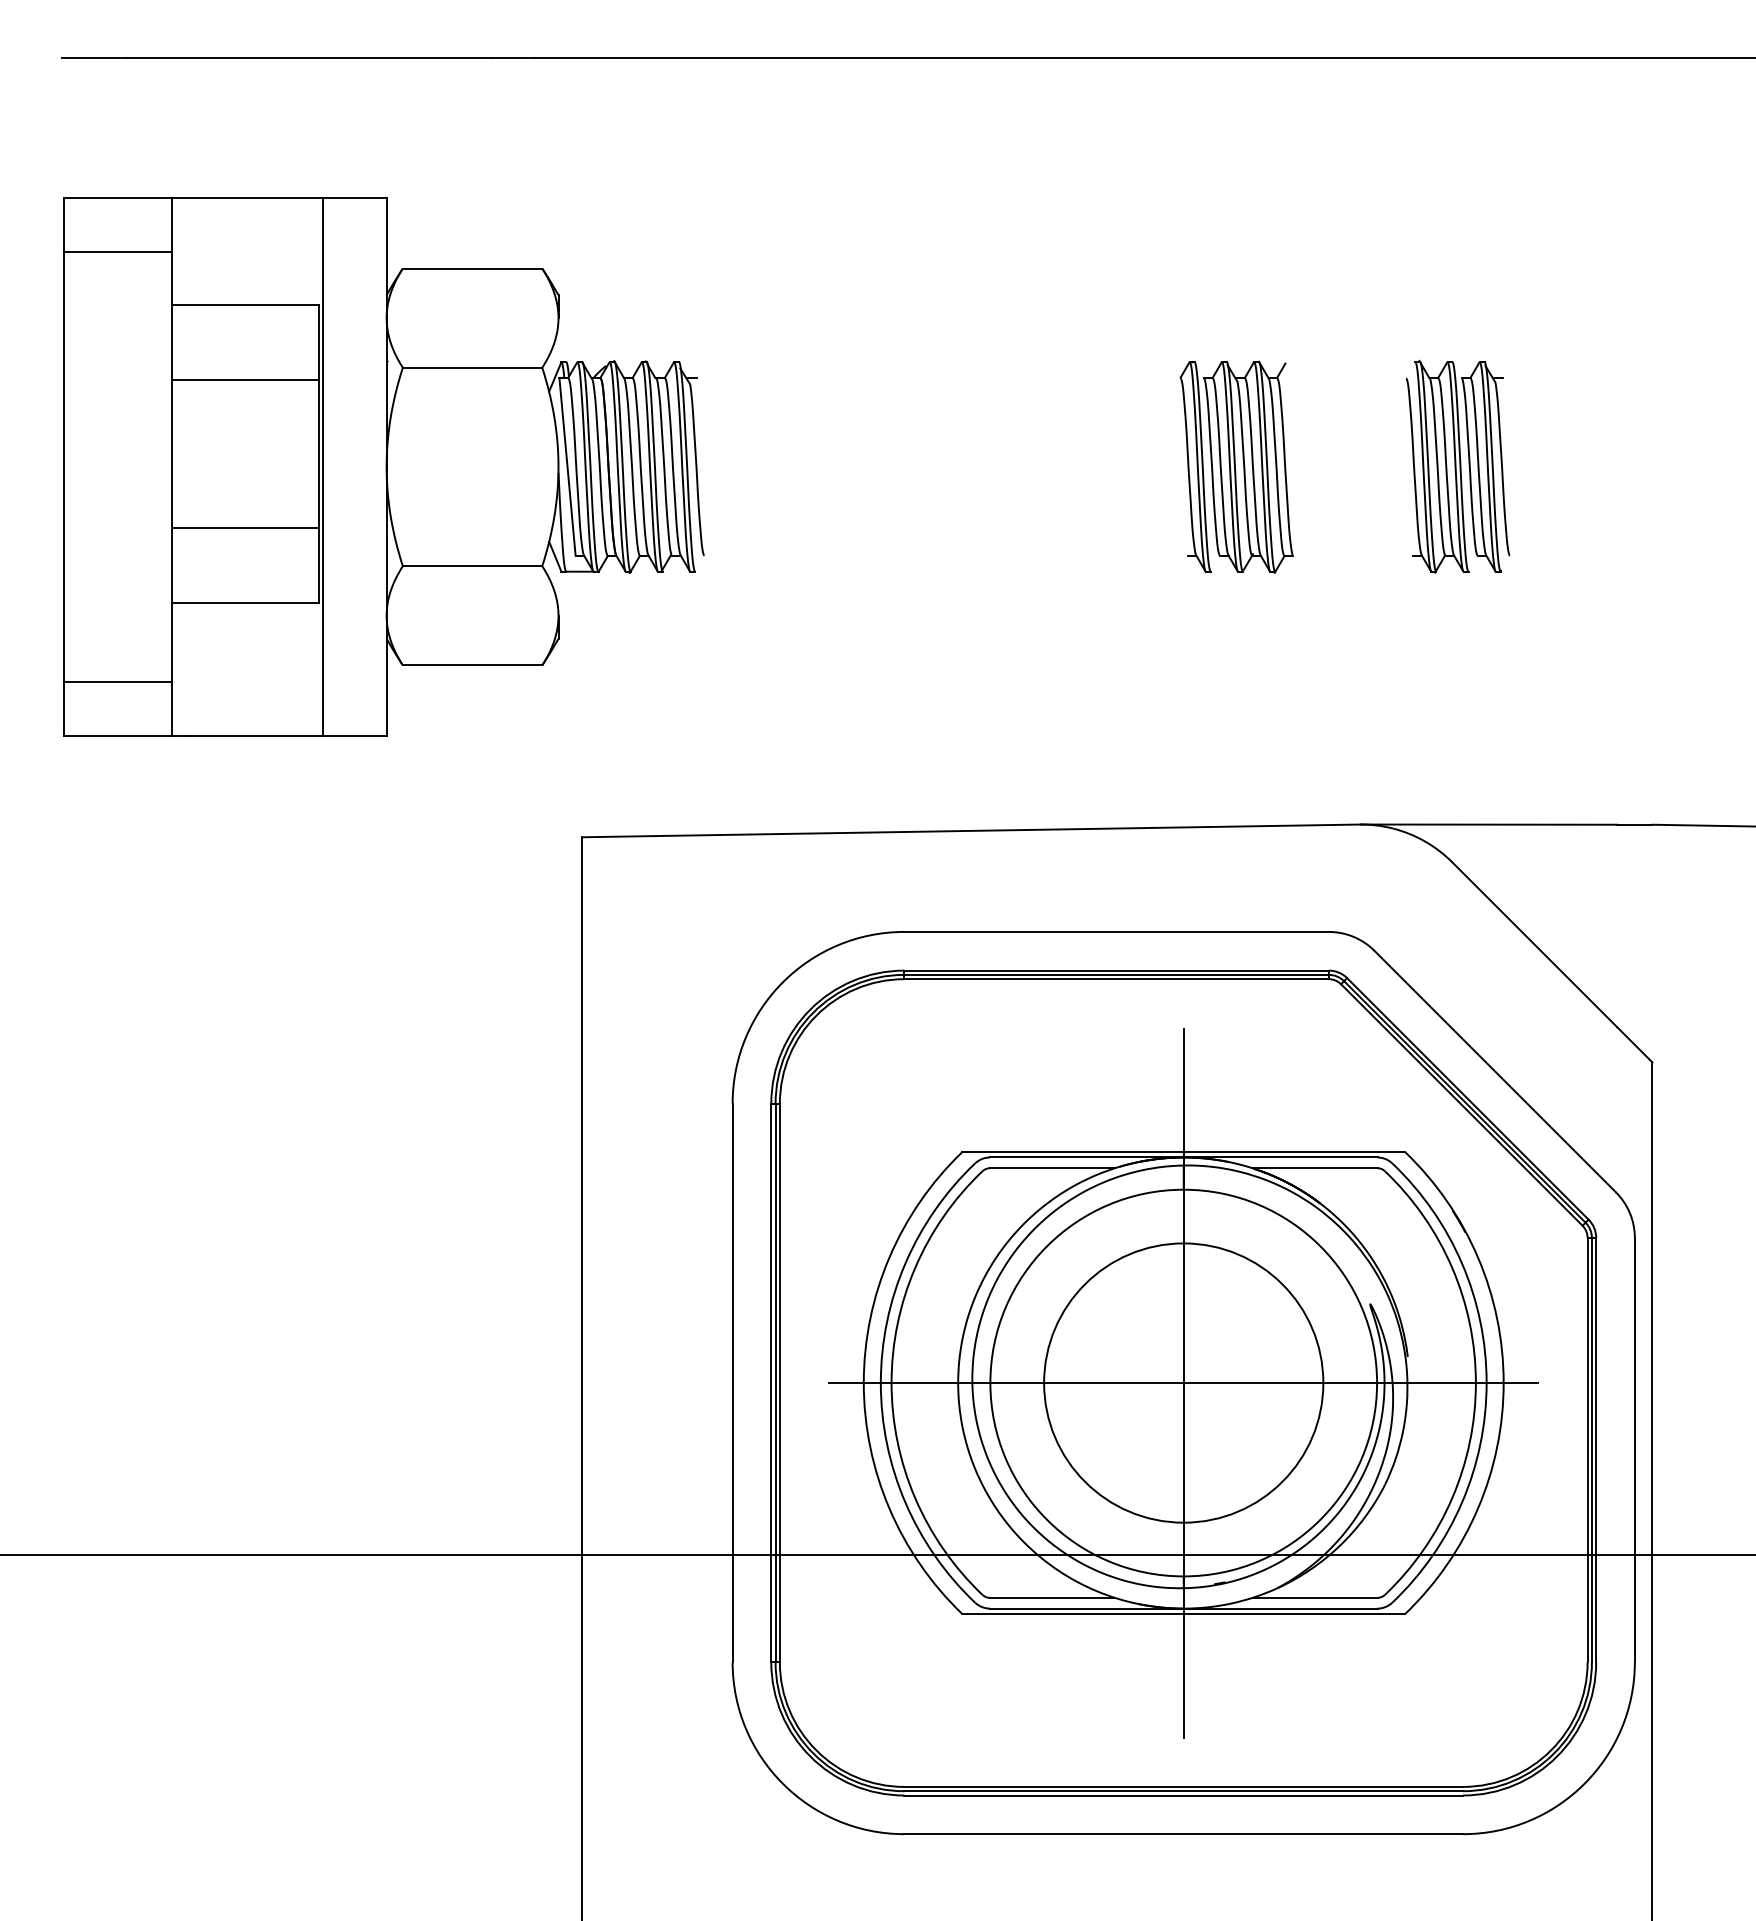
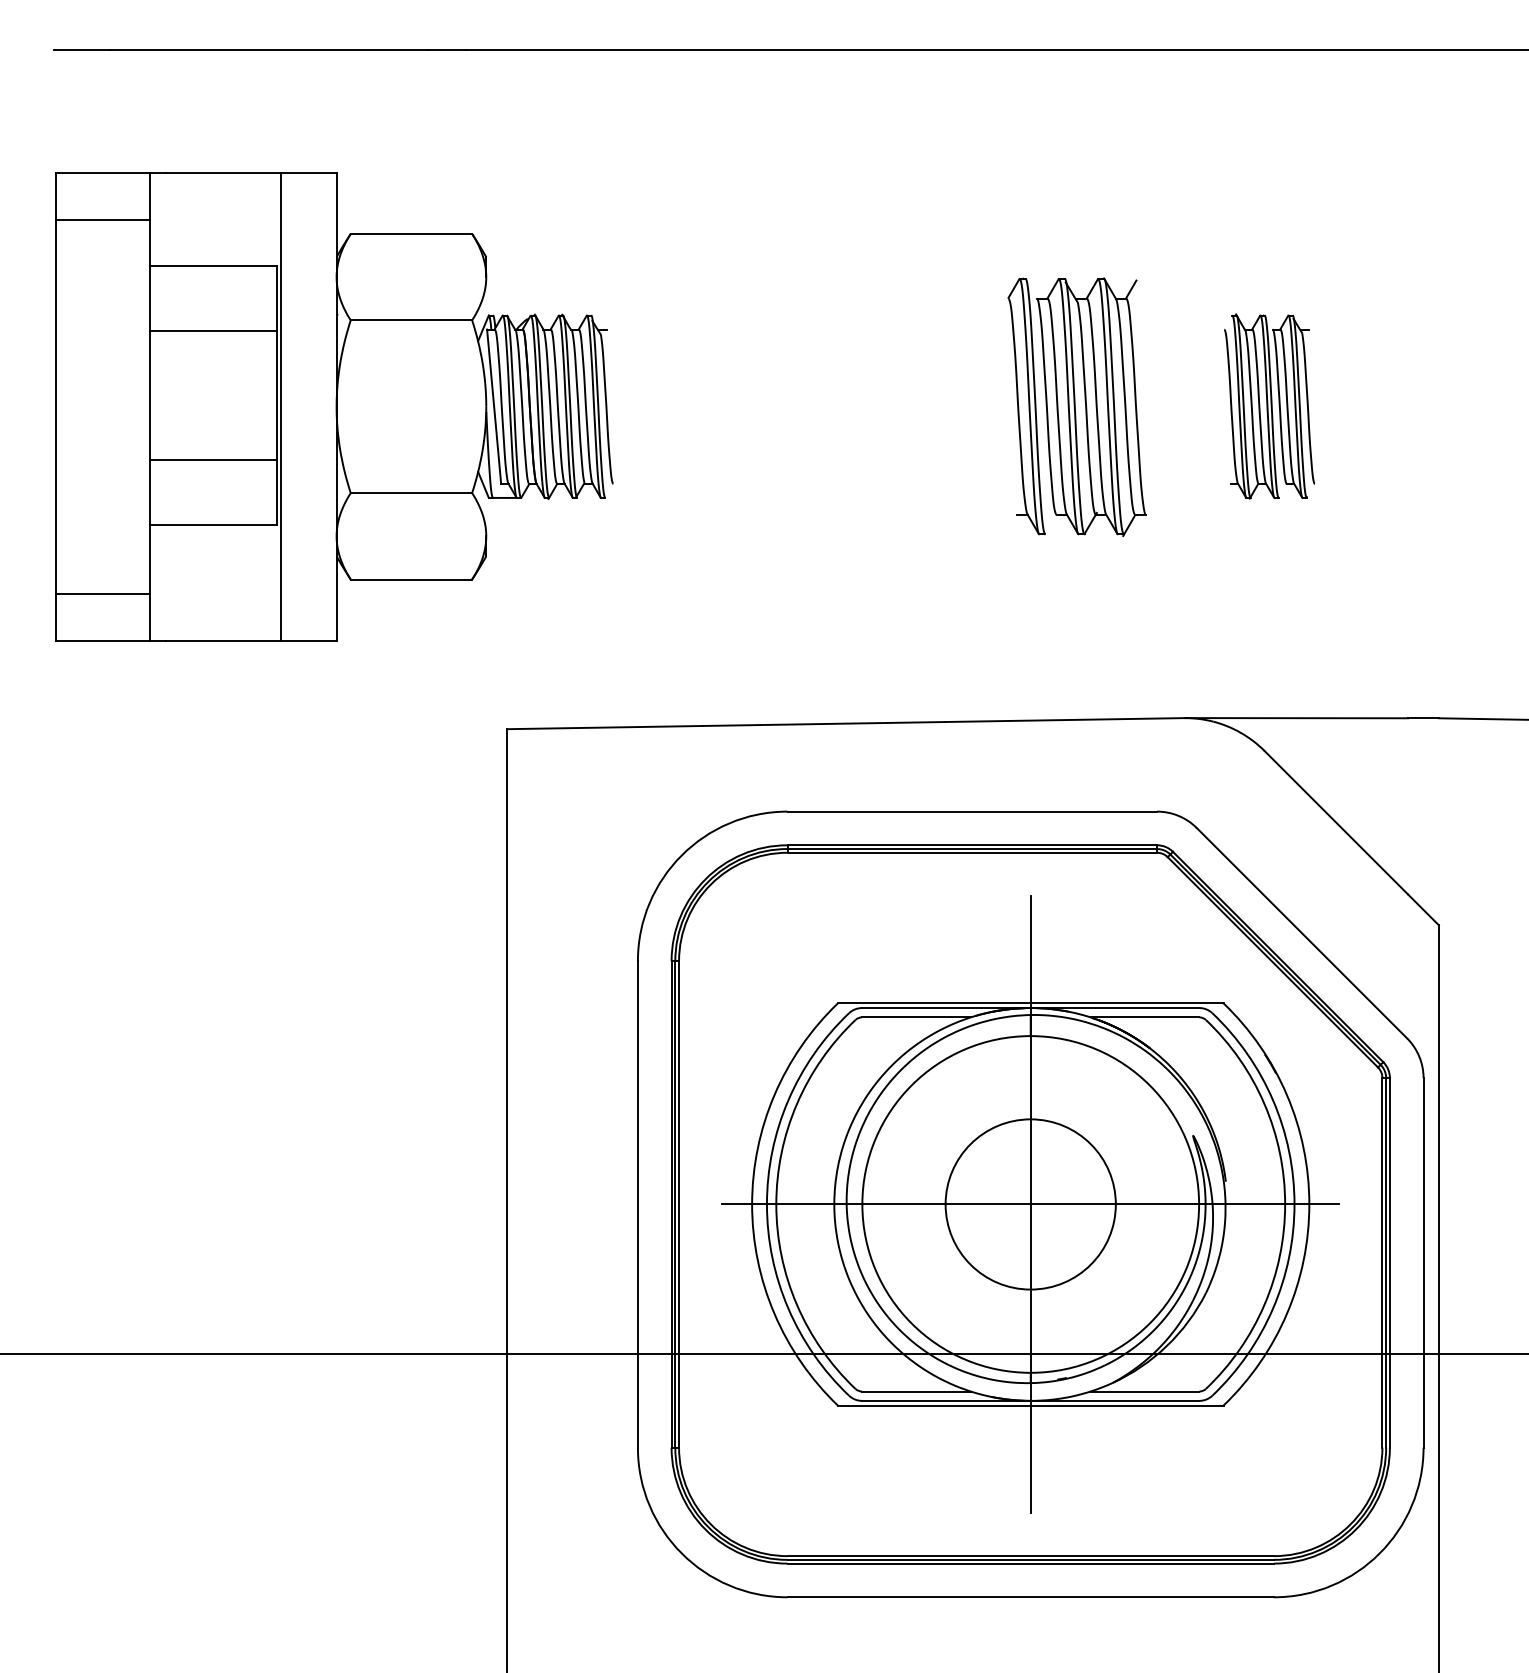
part: (1236, 466) -> (1076, 406), size x1.4
circle: (1183, 1382) -> (1030, 1203), size x0.7

